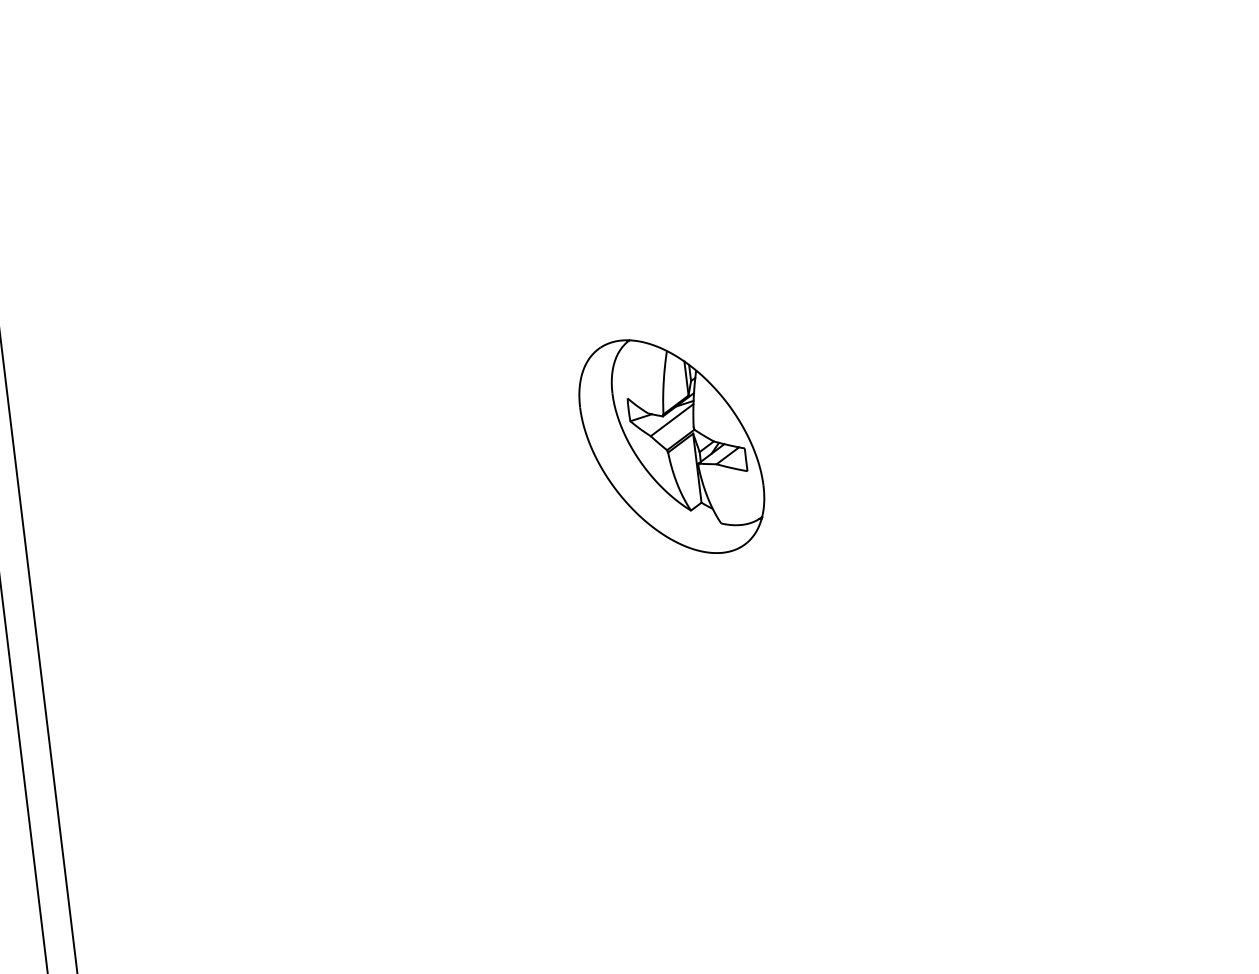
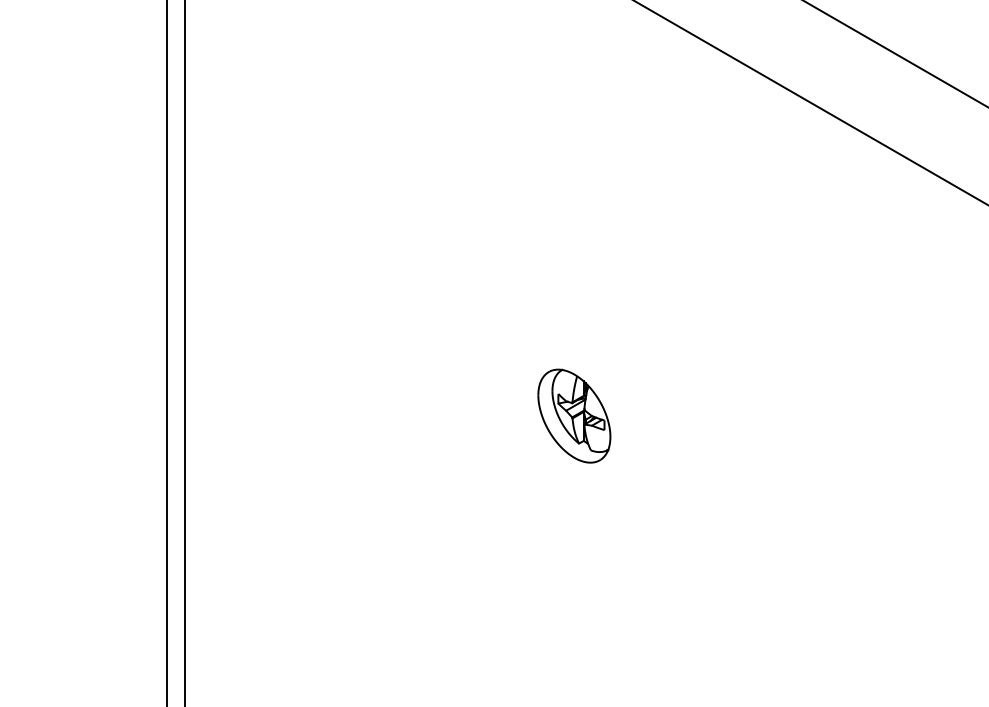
part: (671, 445) -> (574, 415), size x0.7

